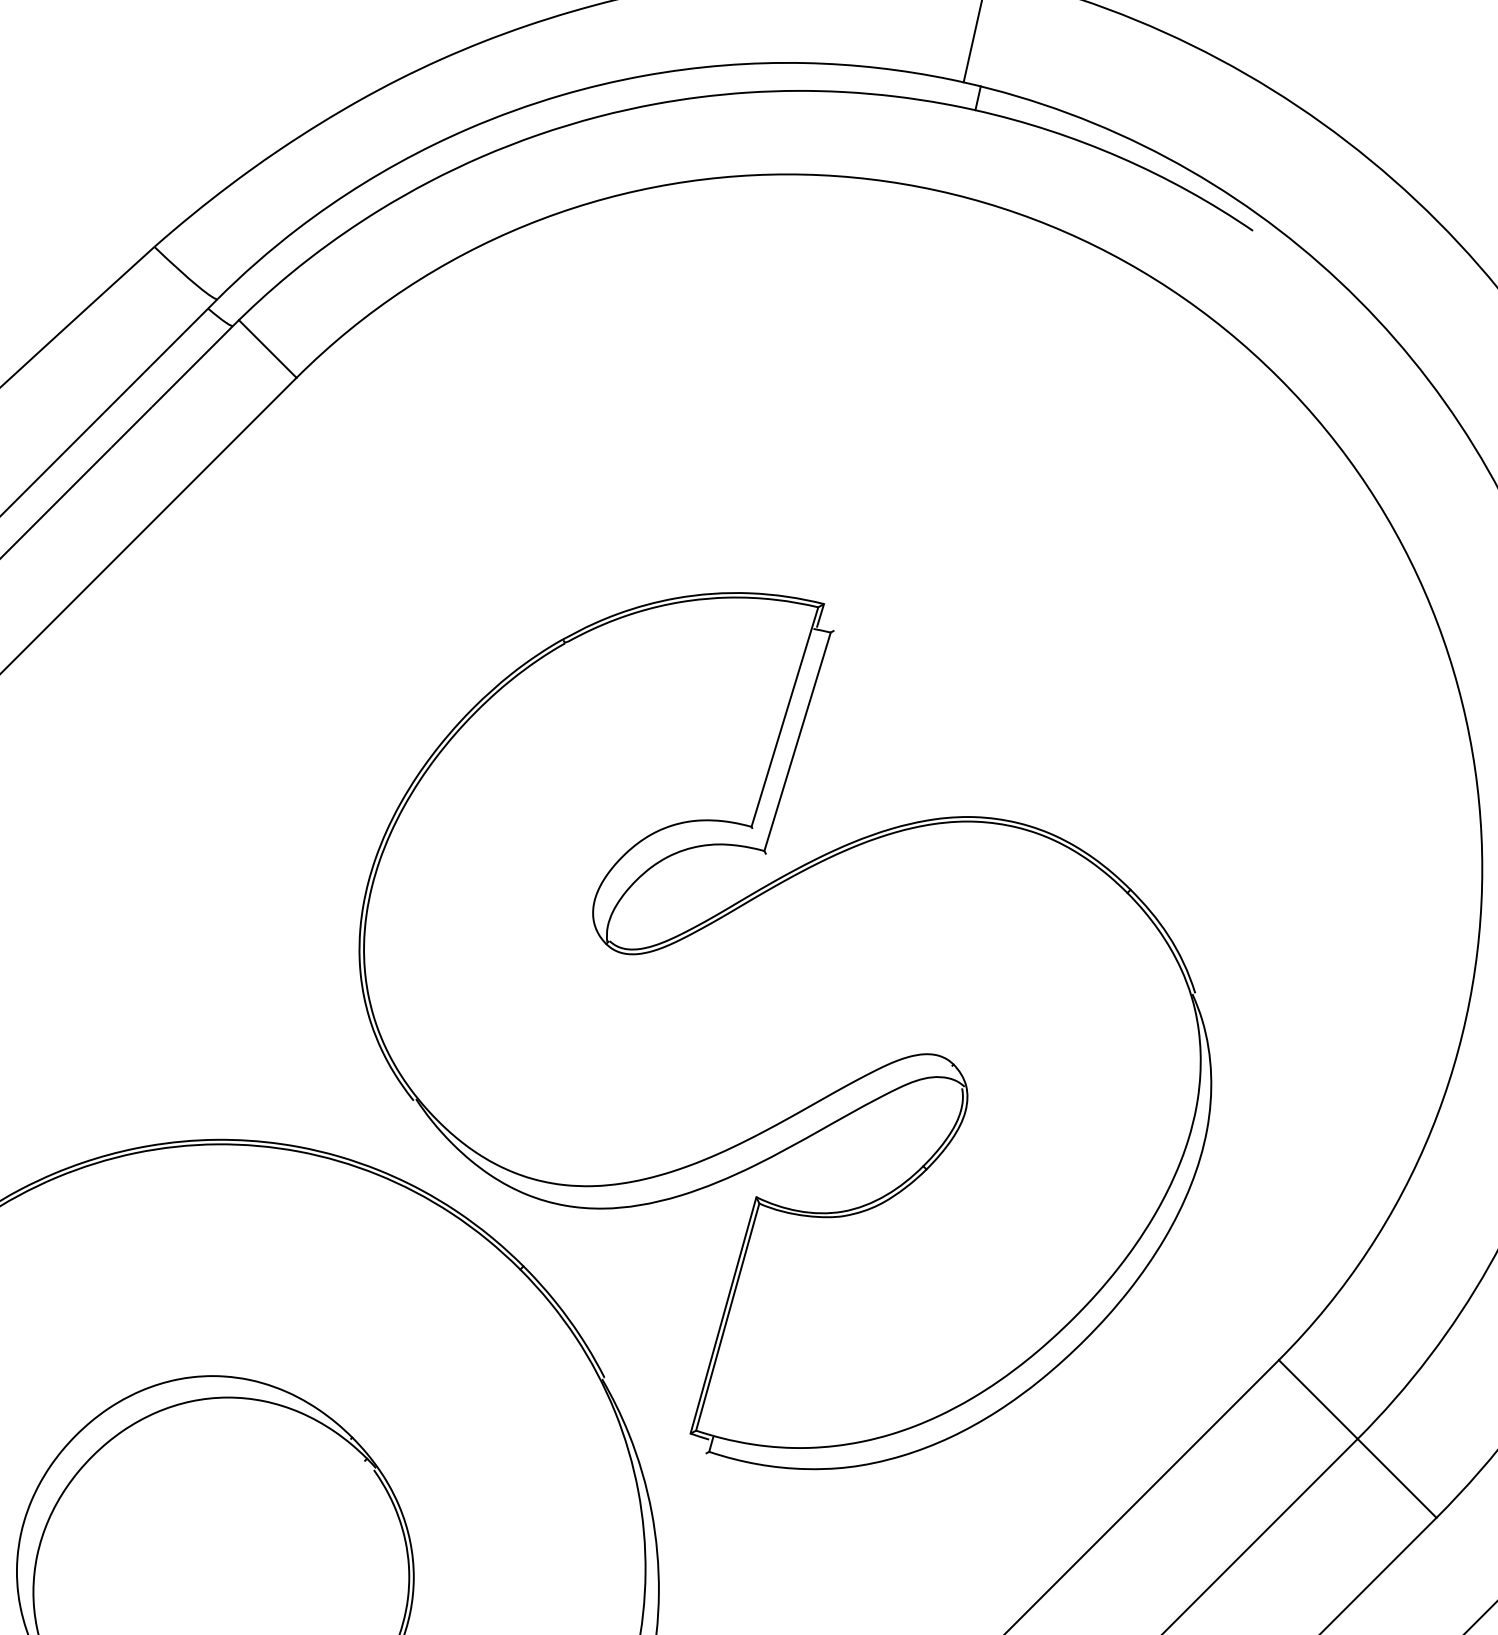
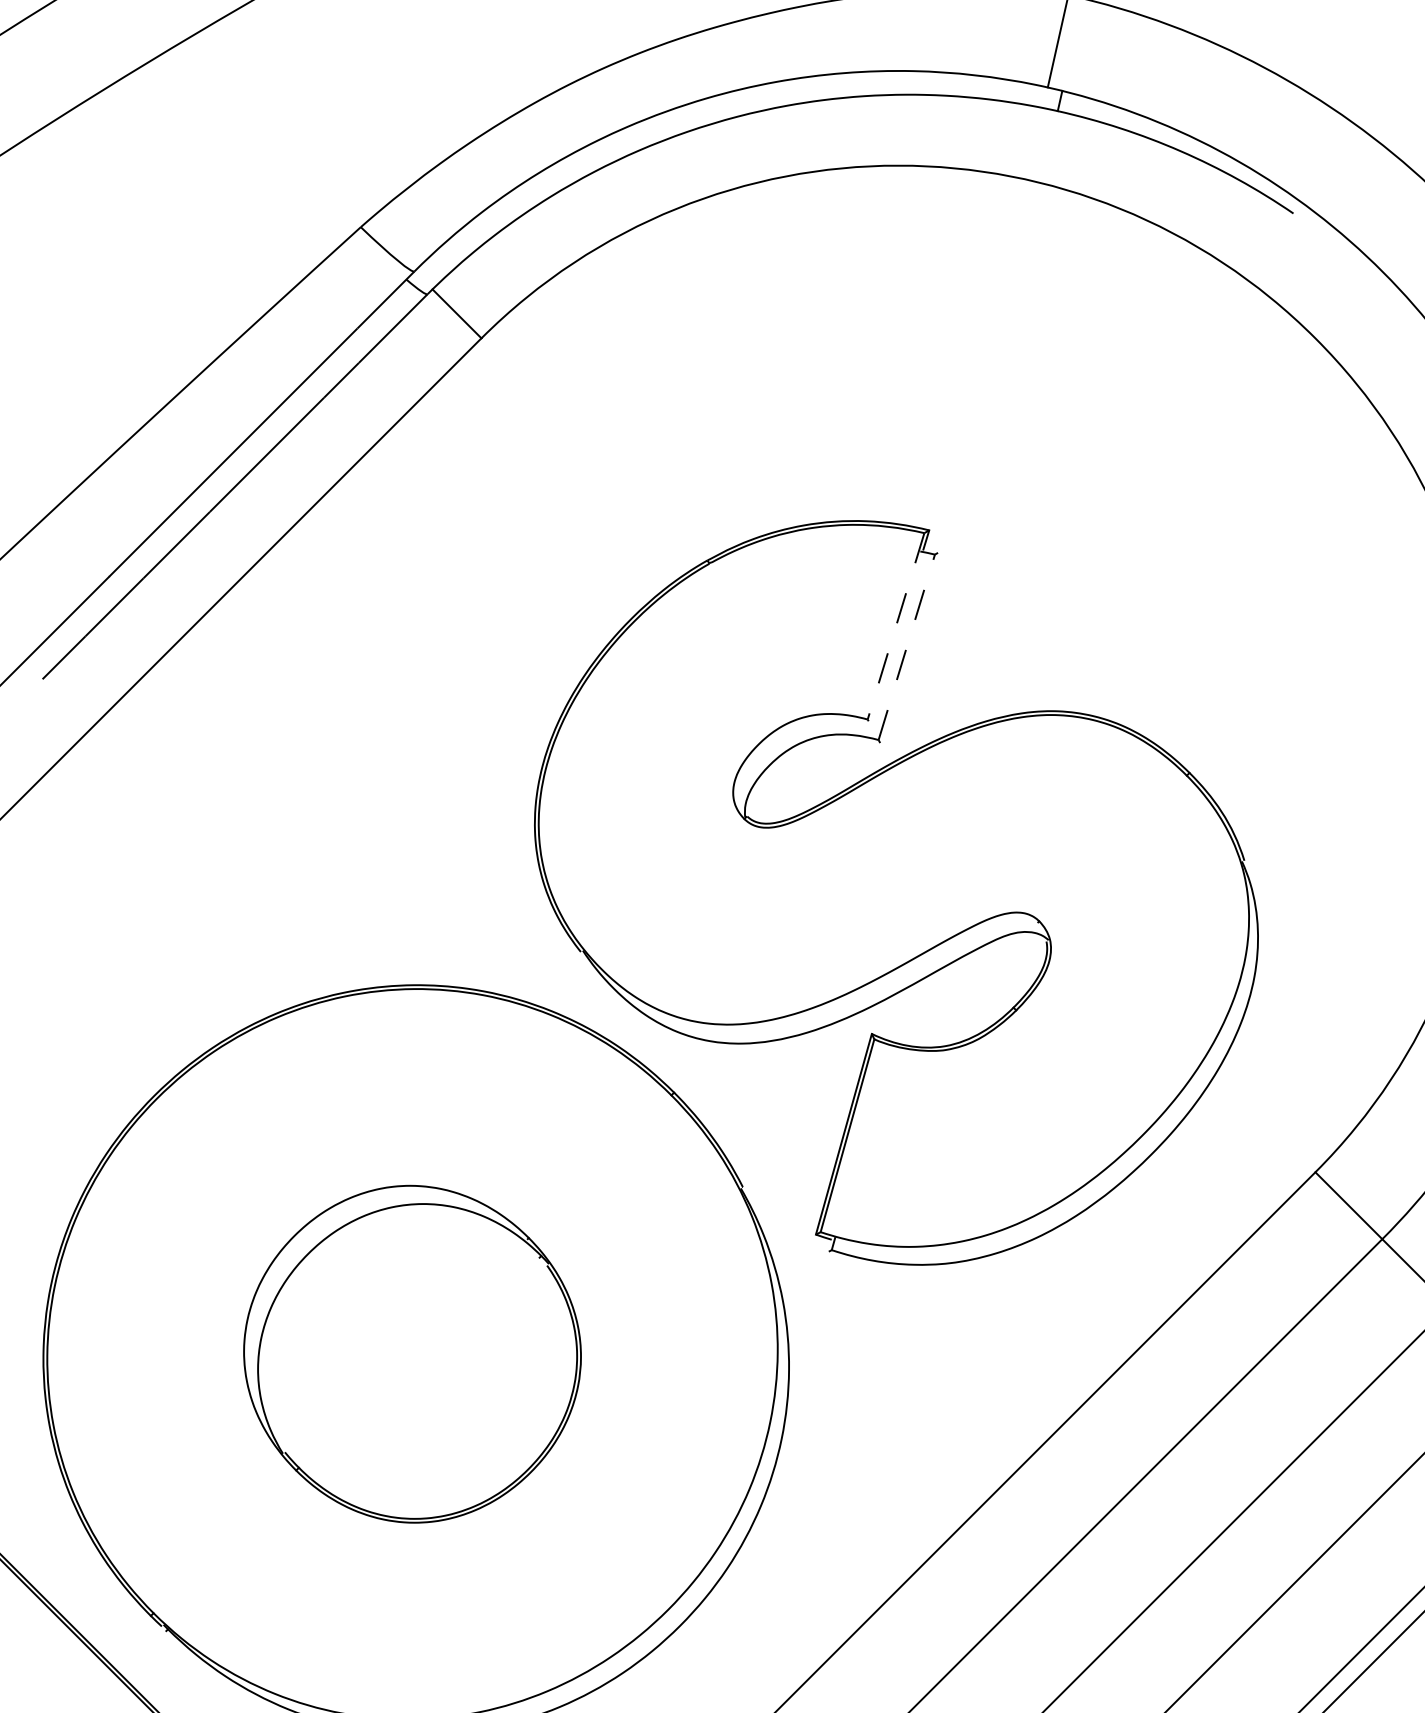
line: (784, 717) -> (895, 626), solid -> dashed
line: (797, 742) -> (906, 647), solid -> dashed

